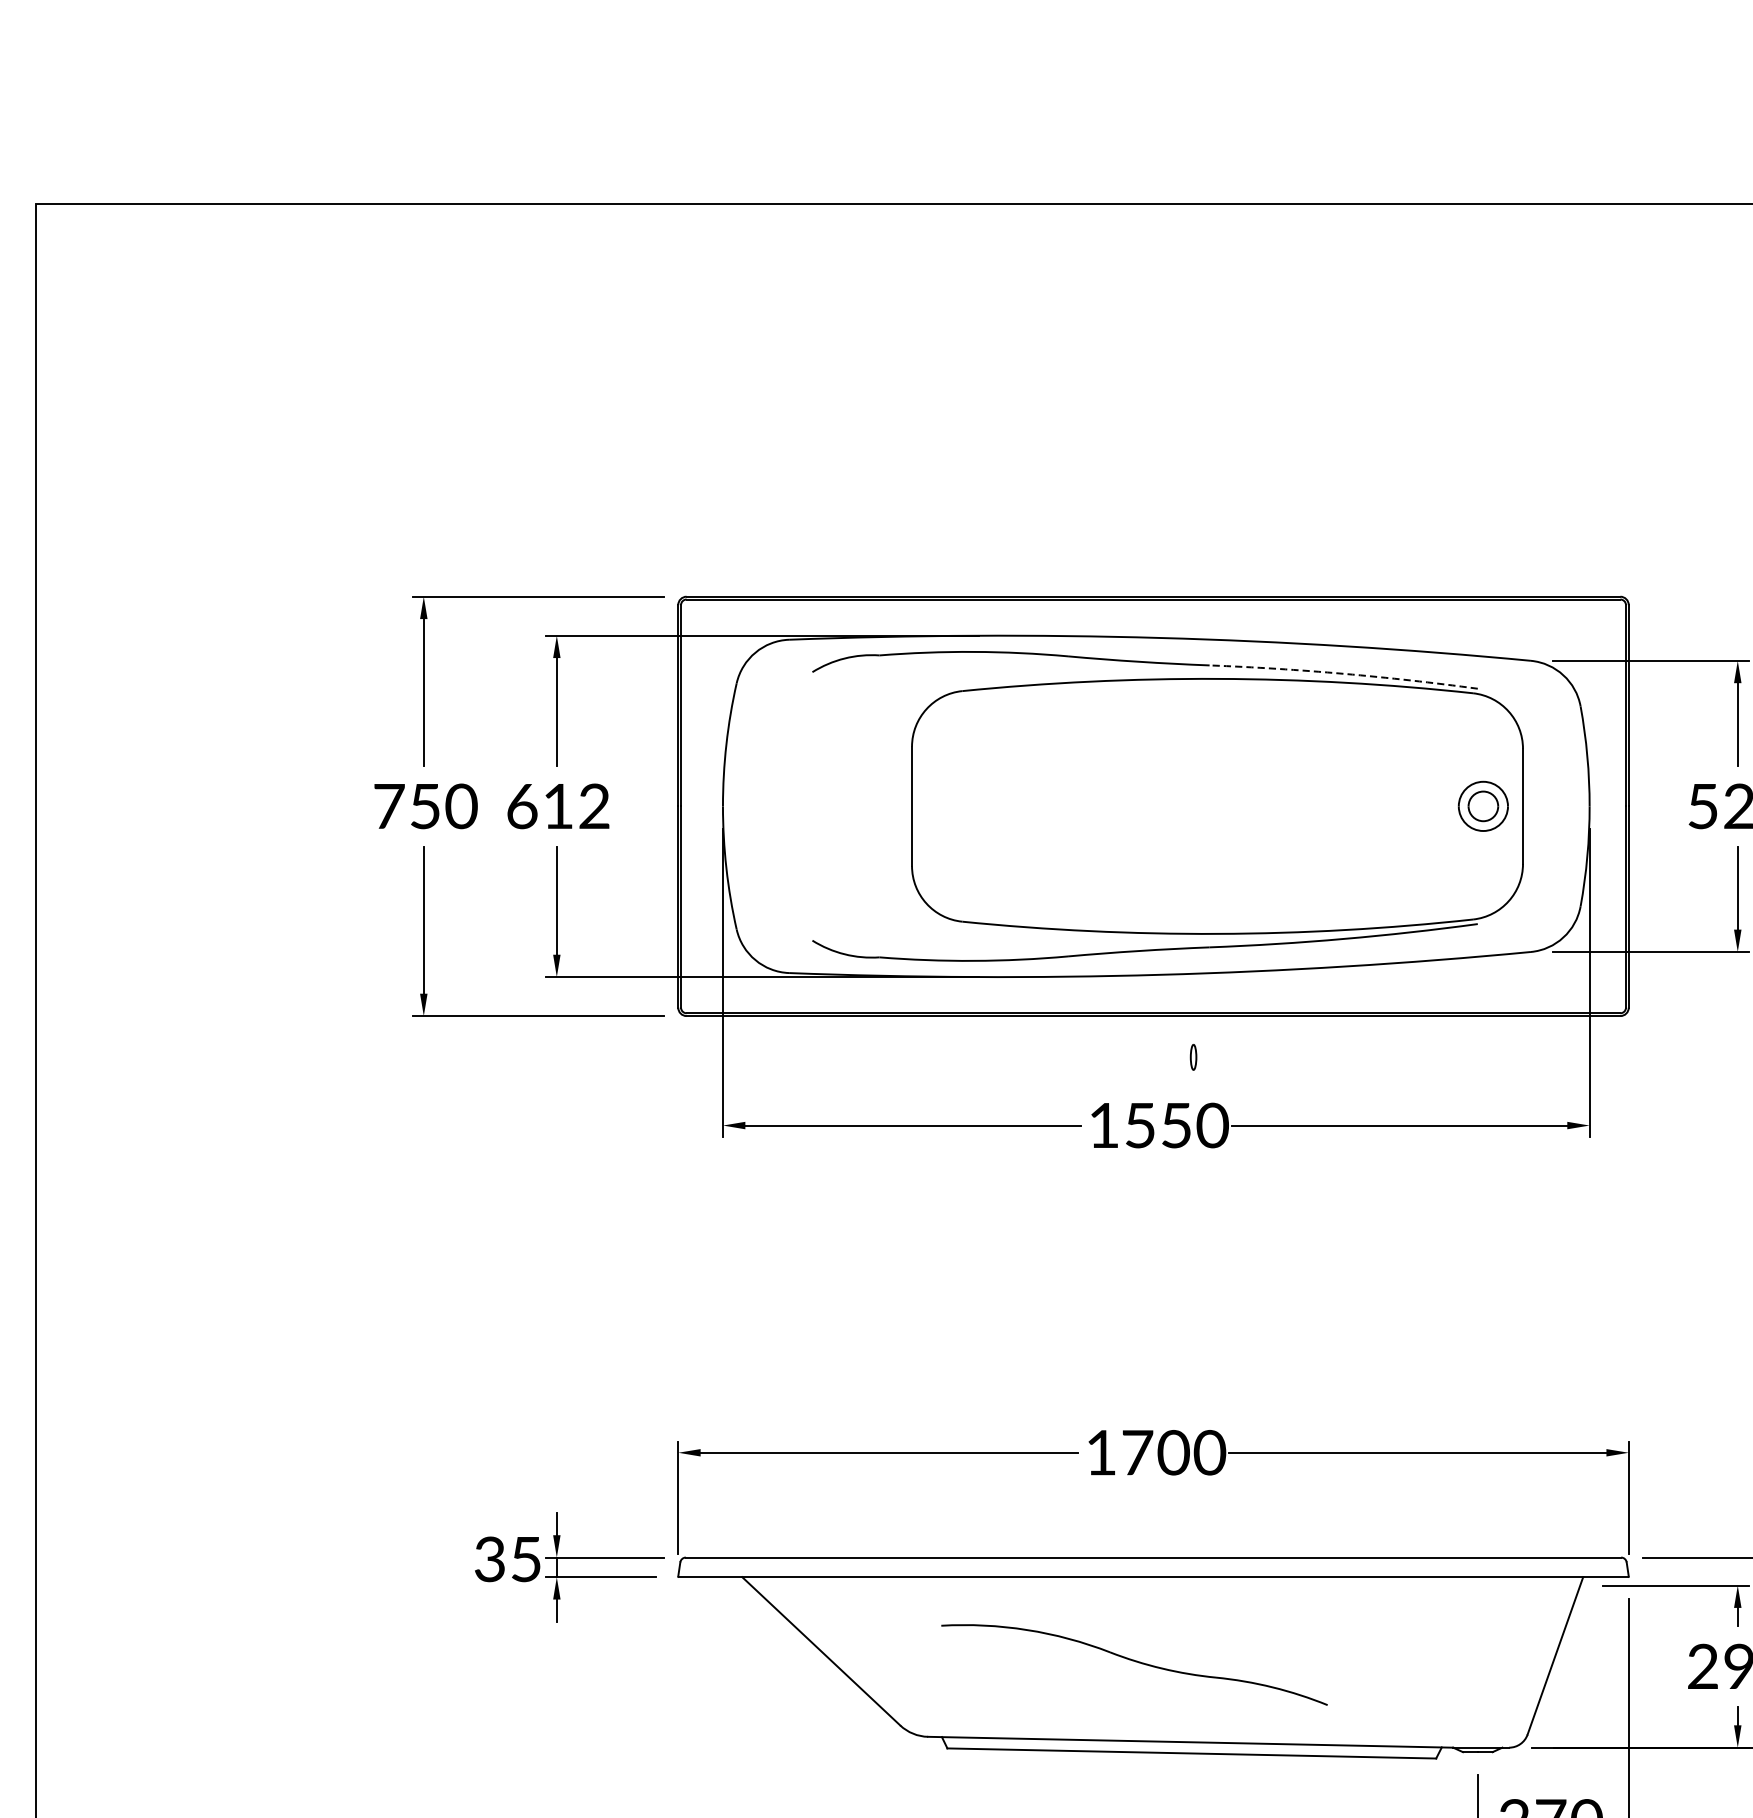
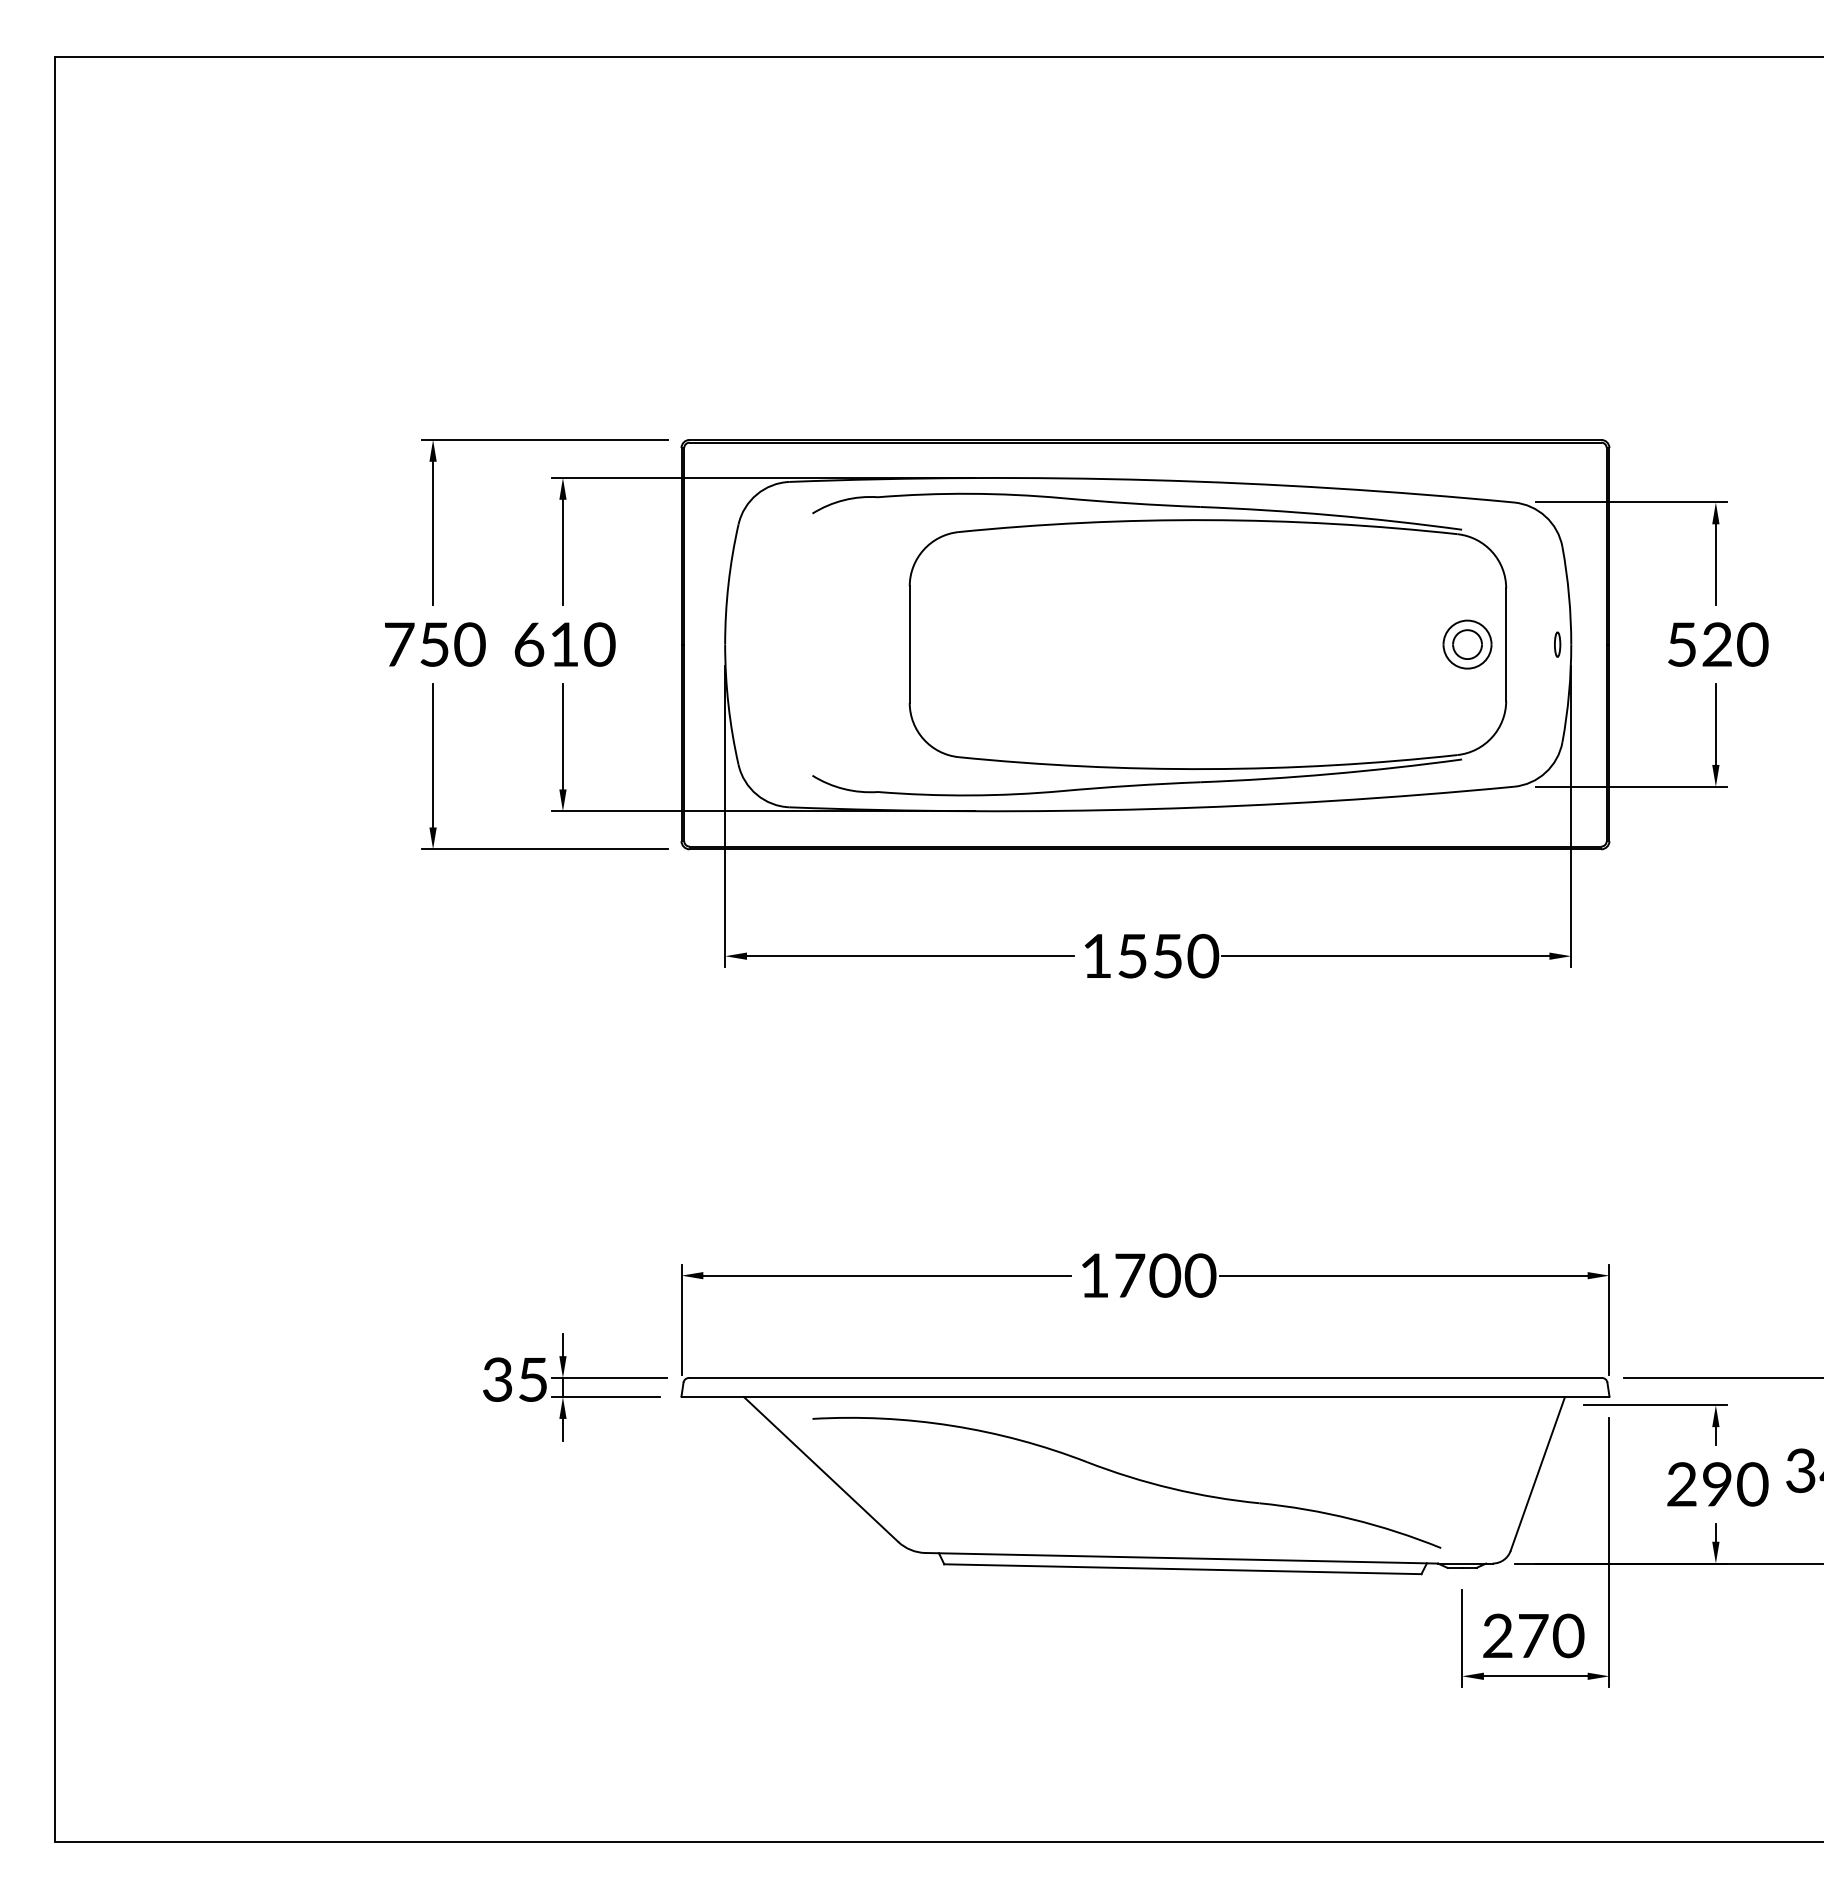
arc: (1344, 674) -> (1331, 515), dashed -> solid
text: (594, 806) -> (599, 644), 612 -> 610
part: (1193, 1057) -> (1557, 644), moved
part: (1134, 1664) -> (1126, 1482), size x1.67

